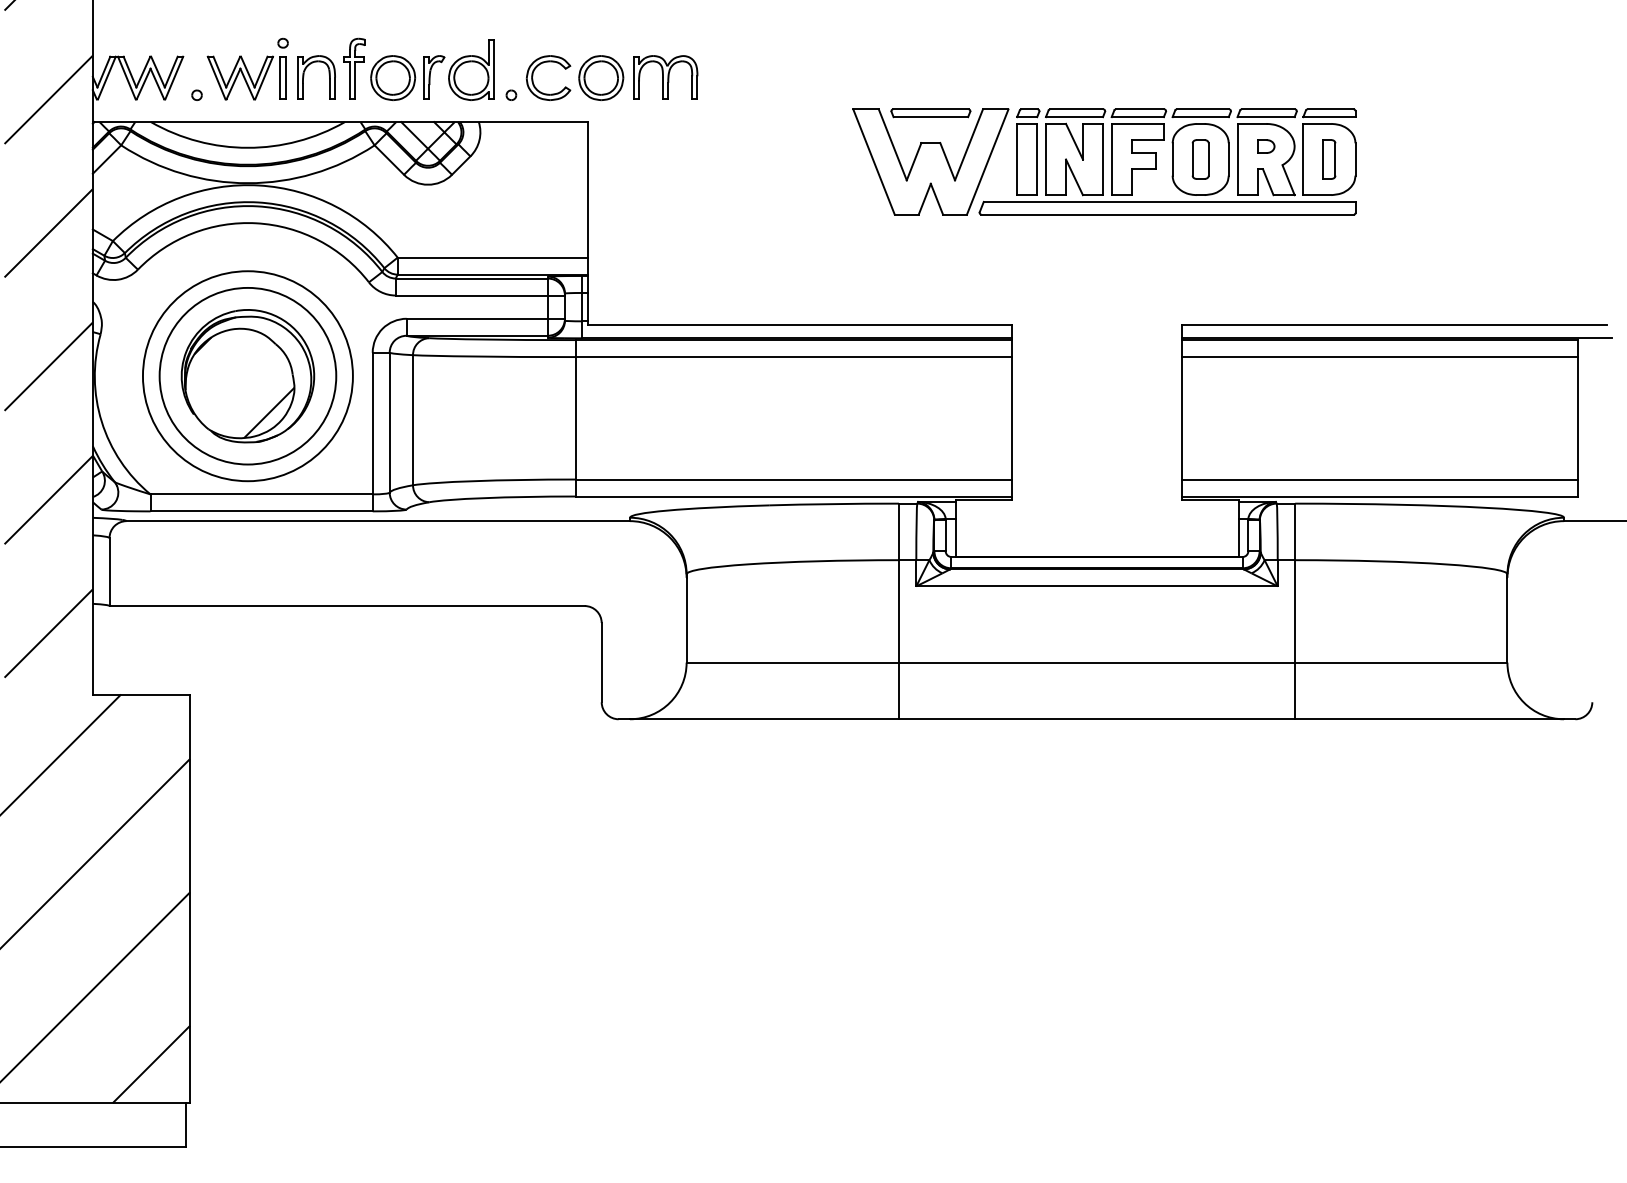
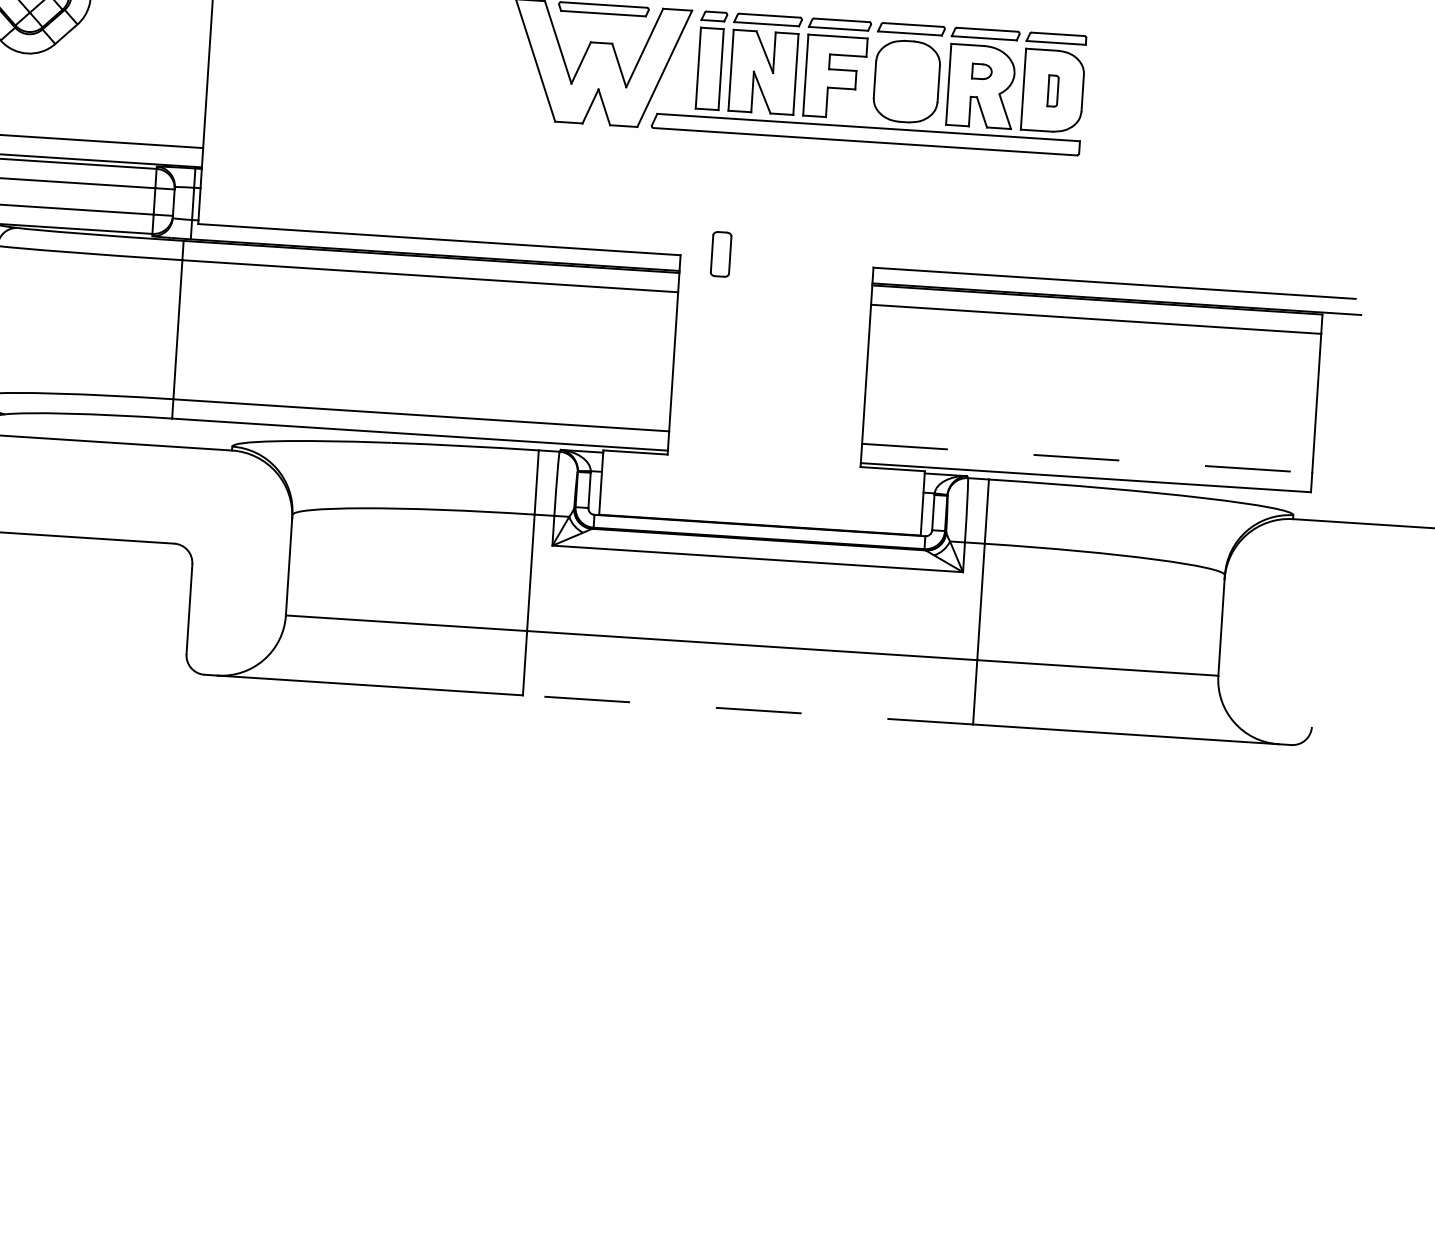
part: (1200, 159) -> (720, 254), moved
part: (1329, 159) -> (1053, 91), size x0.7
line: (1380, 479) -> (1087, 458), solid -> dashed
line: (1096, 719) -> (747, 710), solid -> dashed

